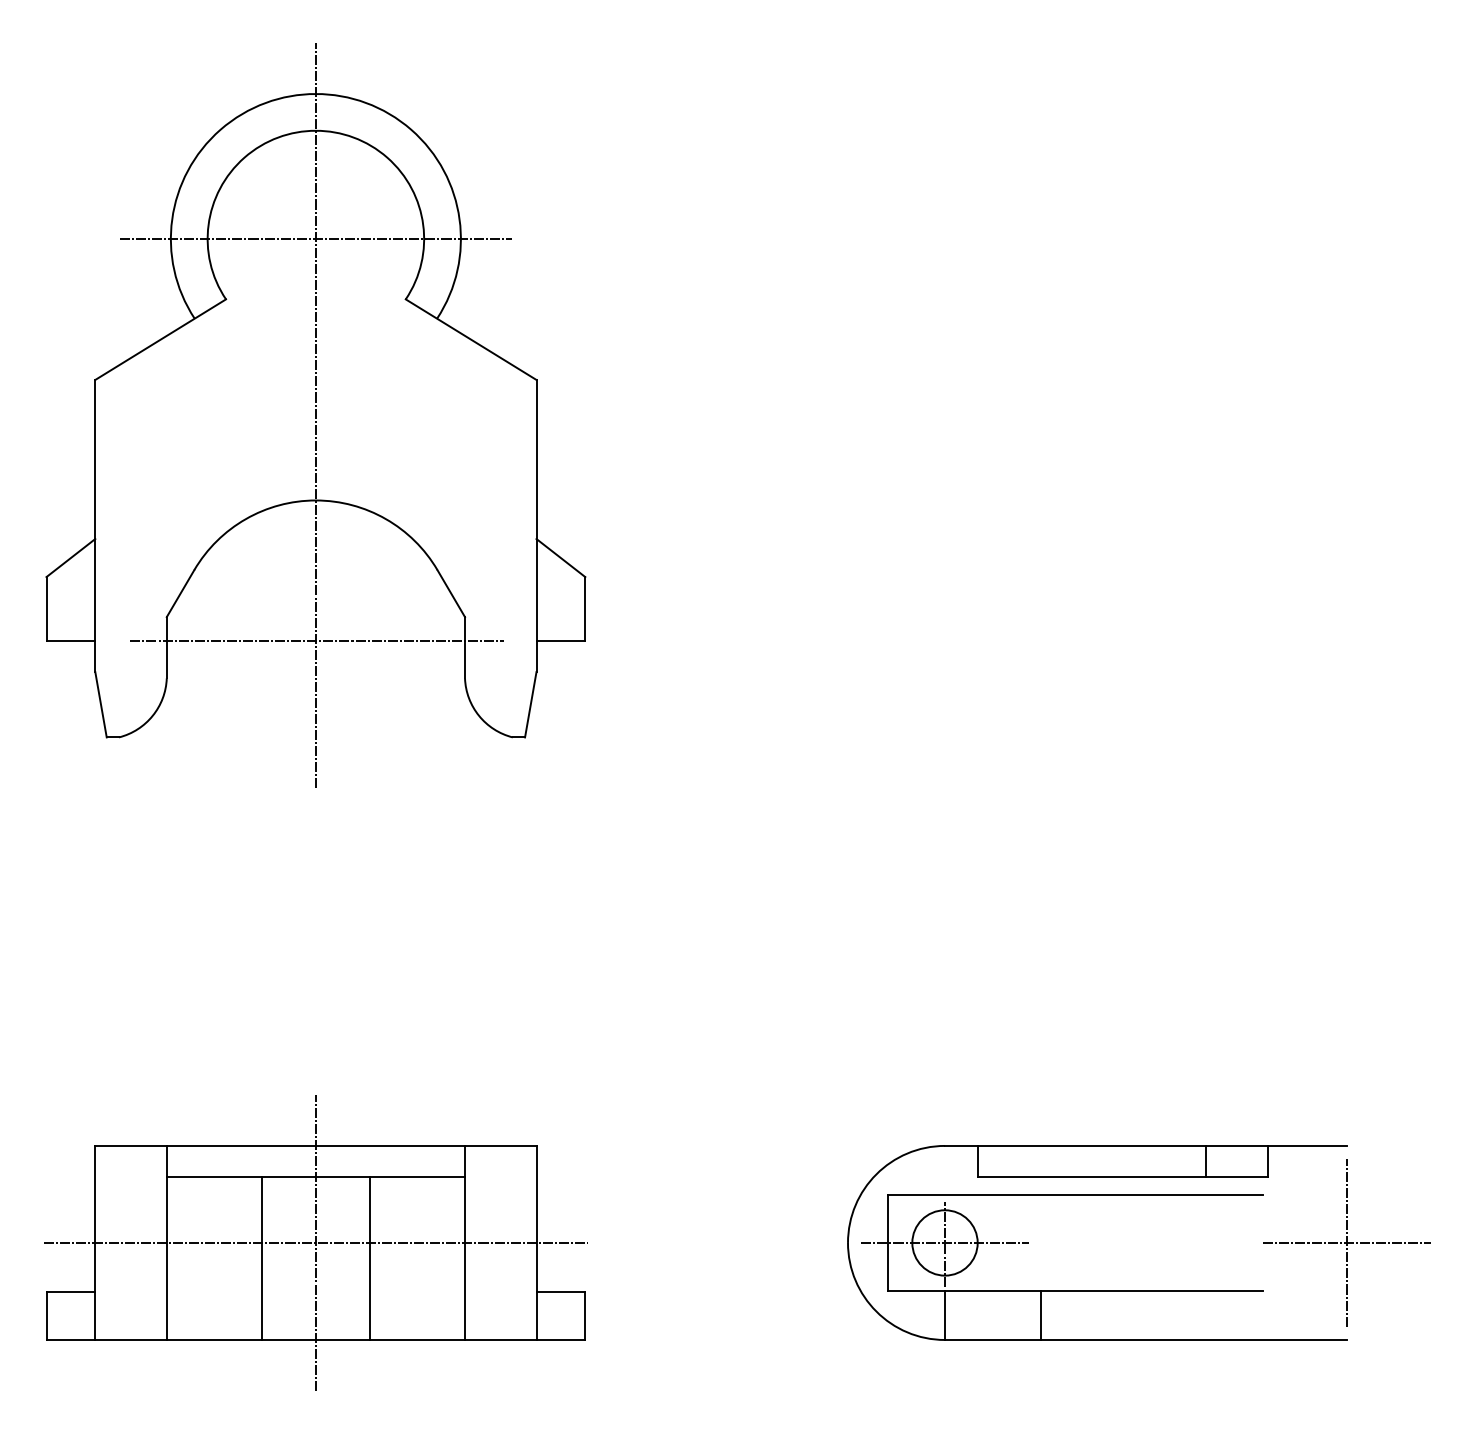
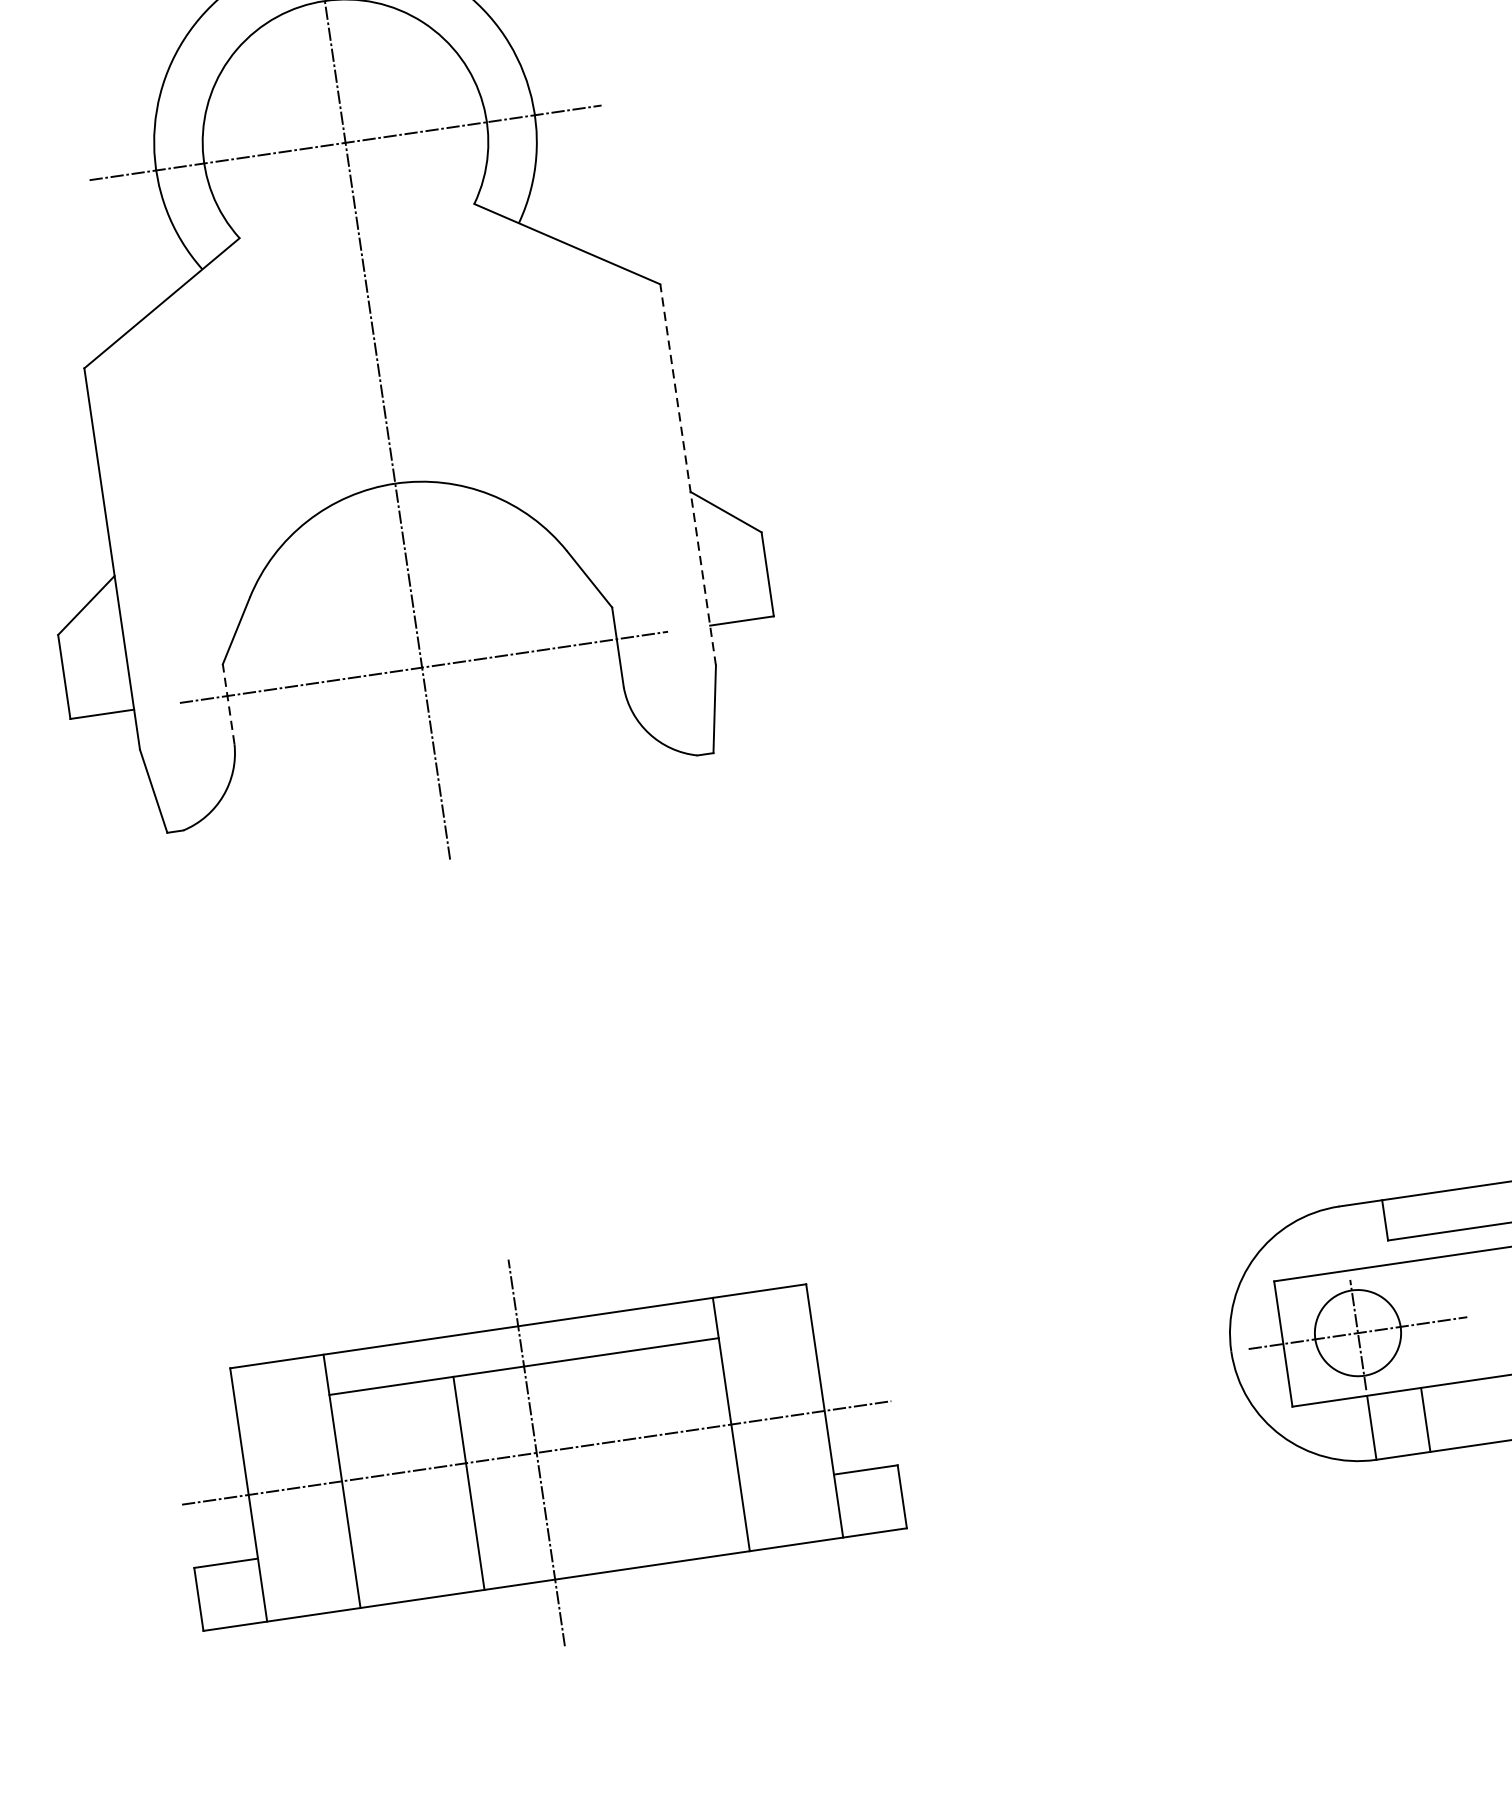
line: (536, 525) -> (688, 474), solid -> dashed
line: (166, 647) -> (228, 704), solid -> dashed
line: (370, 1257) -> (610, 1461), removed
line: (1041, 1314) -> (1425, 1418), moved

